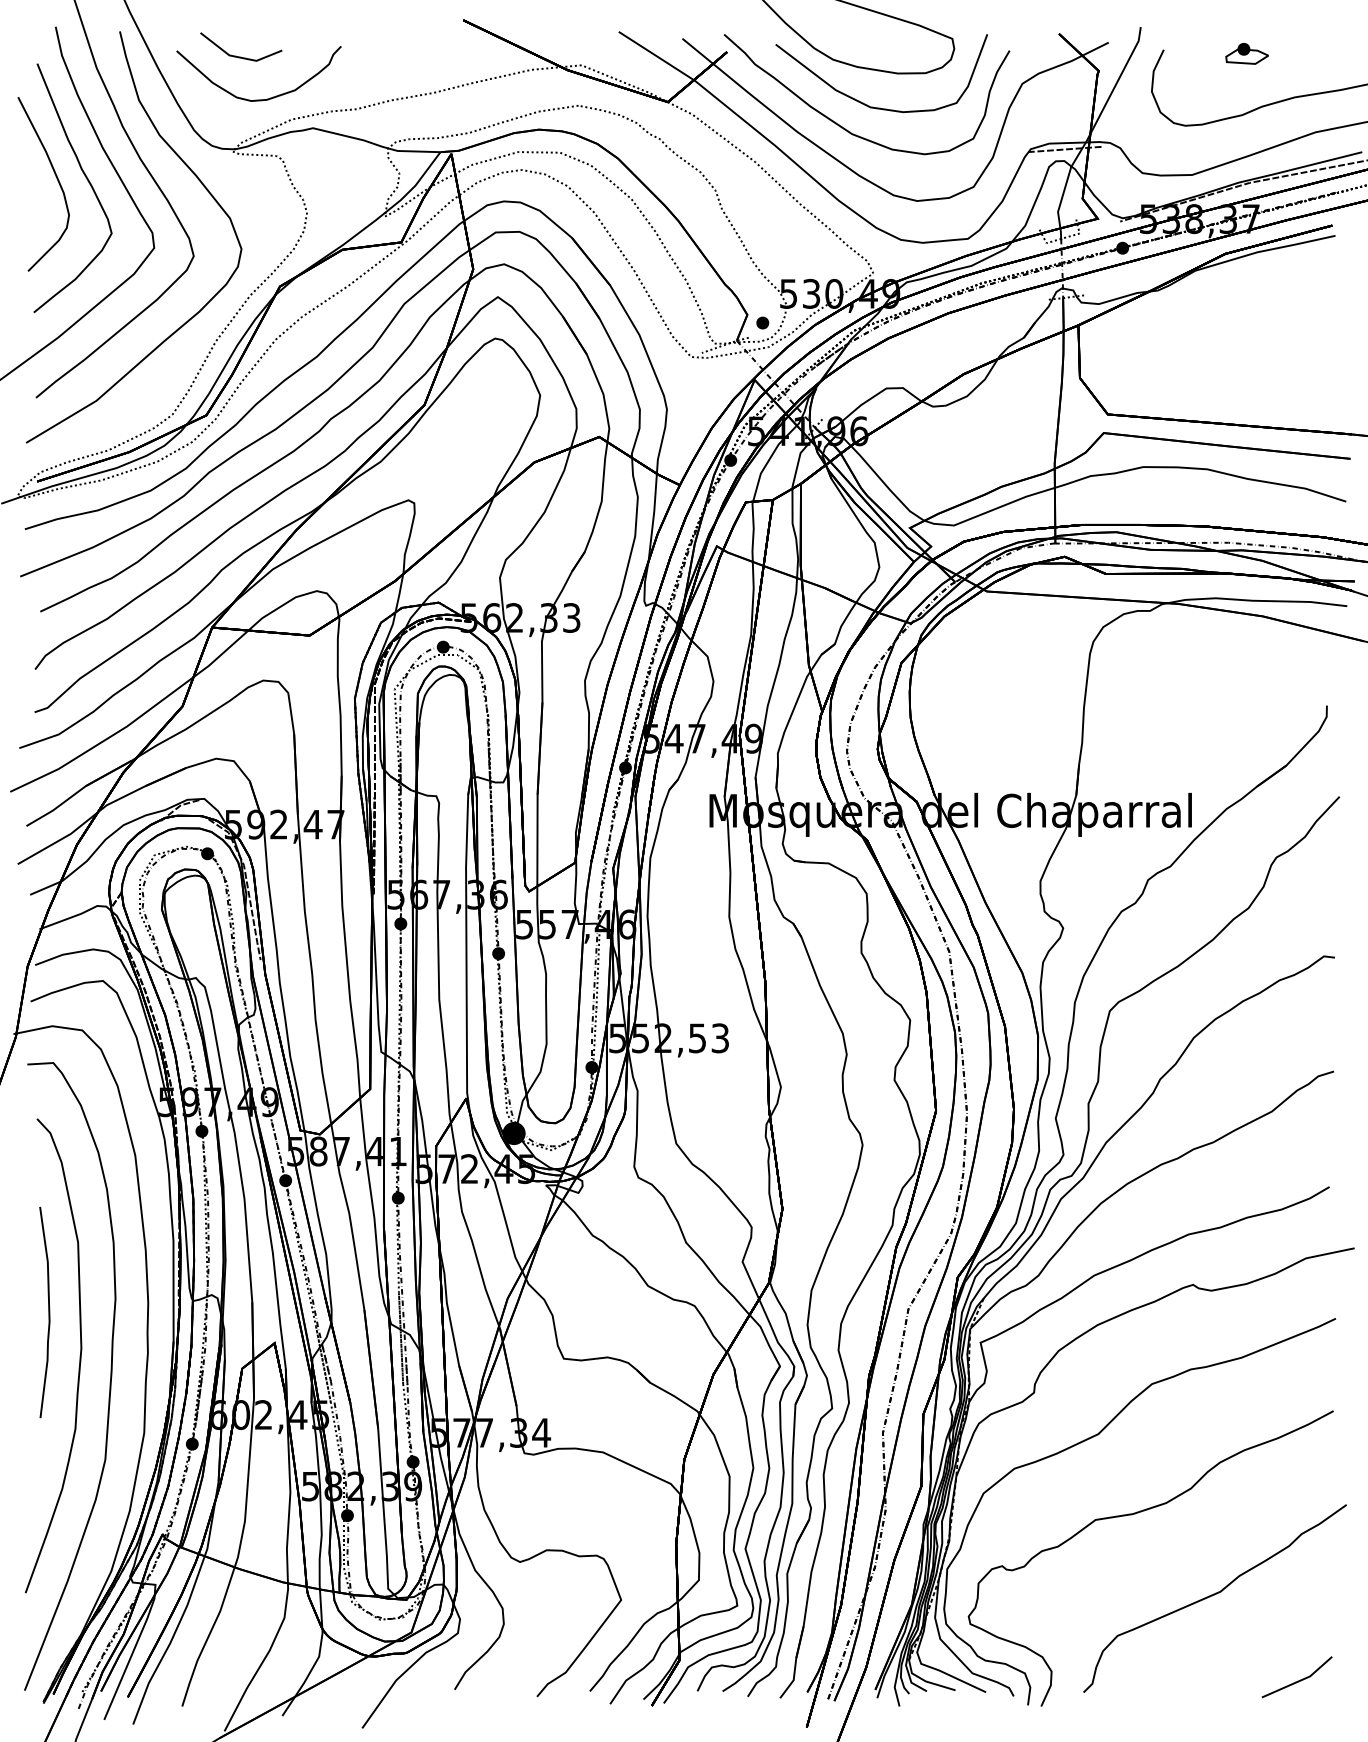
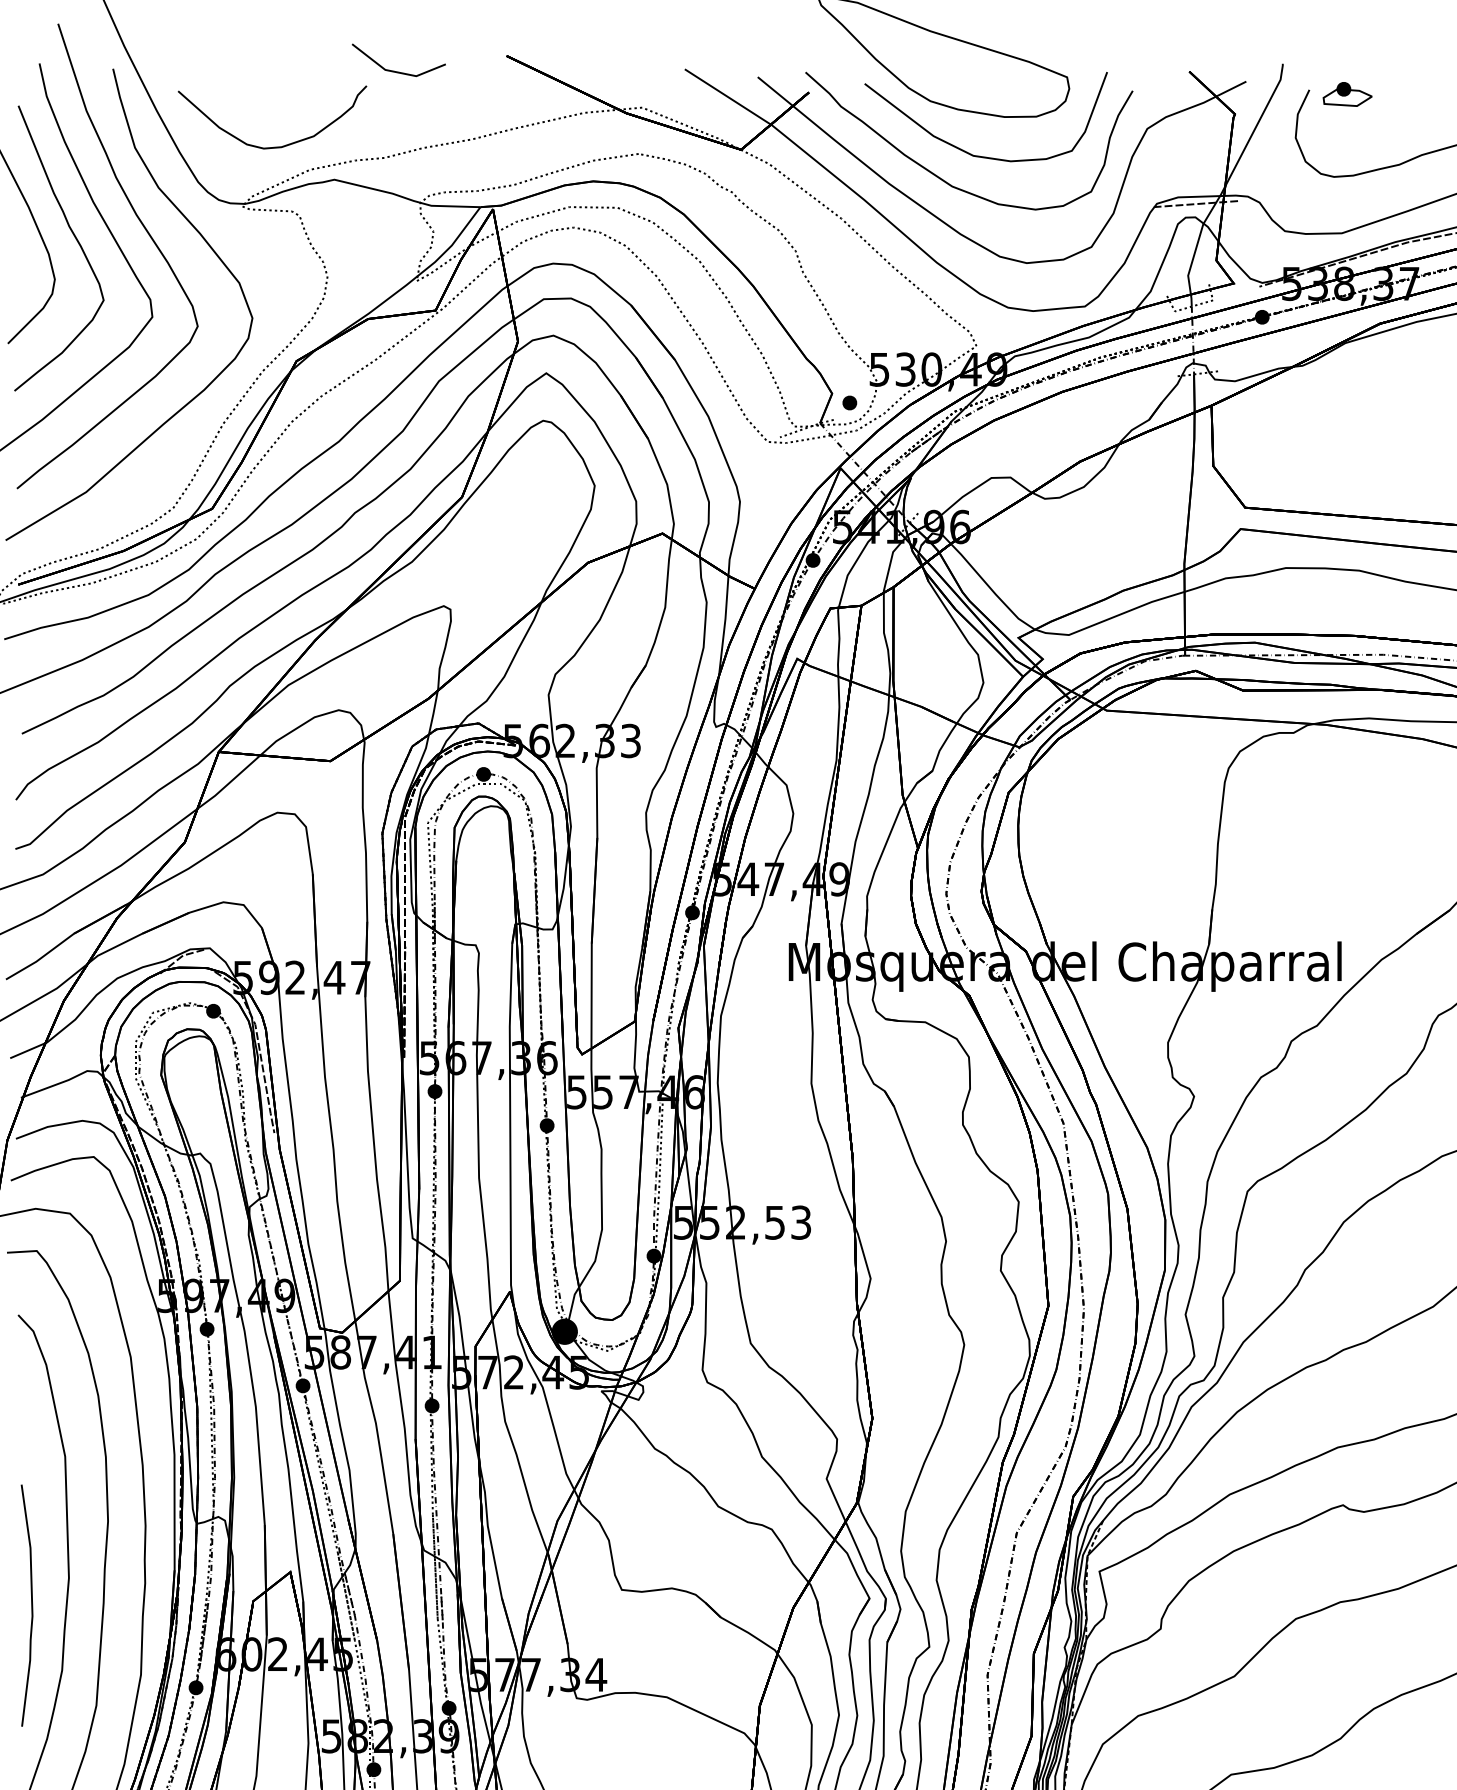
part: (1246, 53) -> (1346, 94), moved
line: (241, 56) -> (399, 71), moved
curve: (48, 1312) -> (31, 1605), moved

